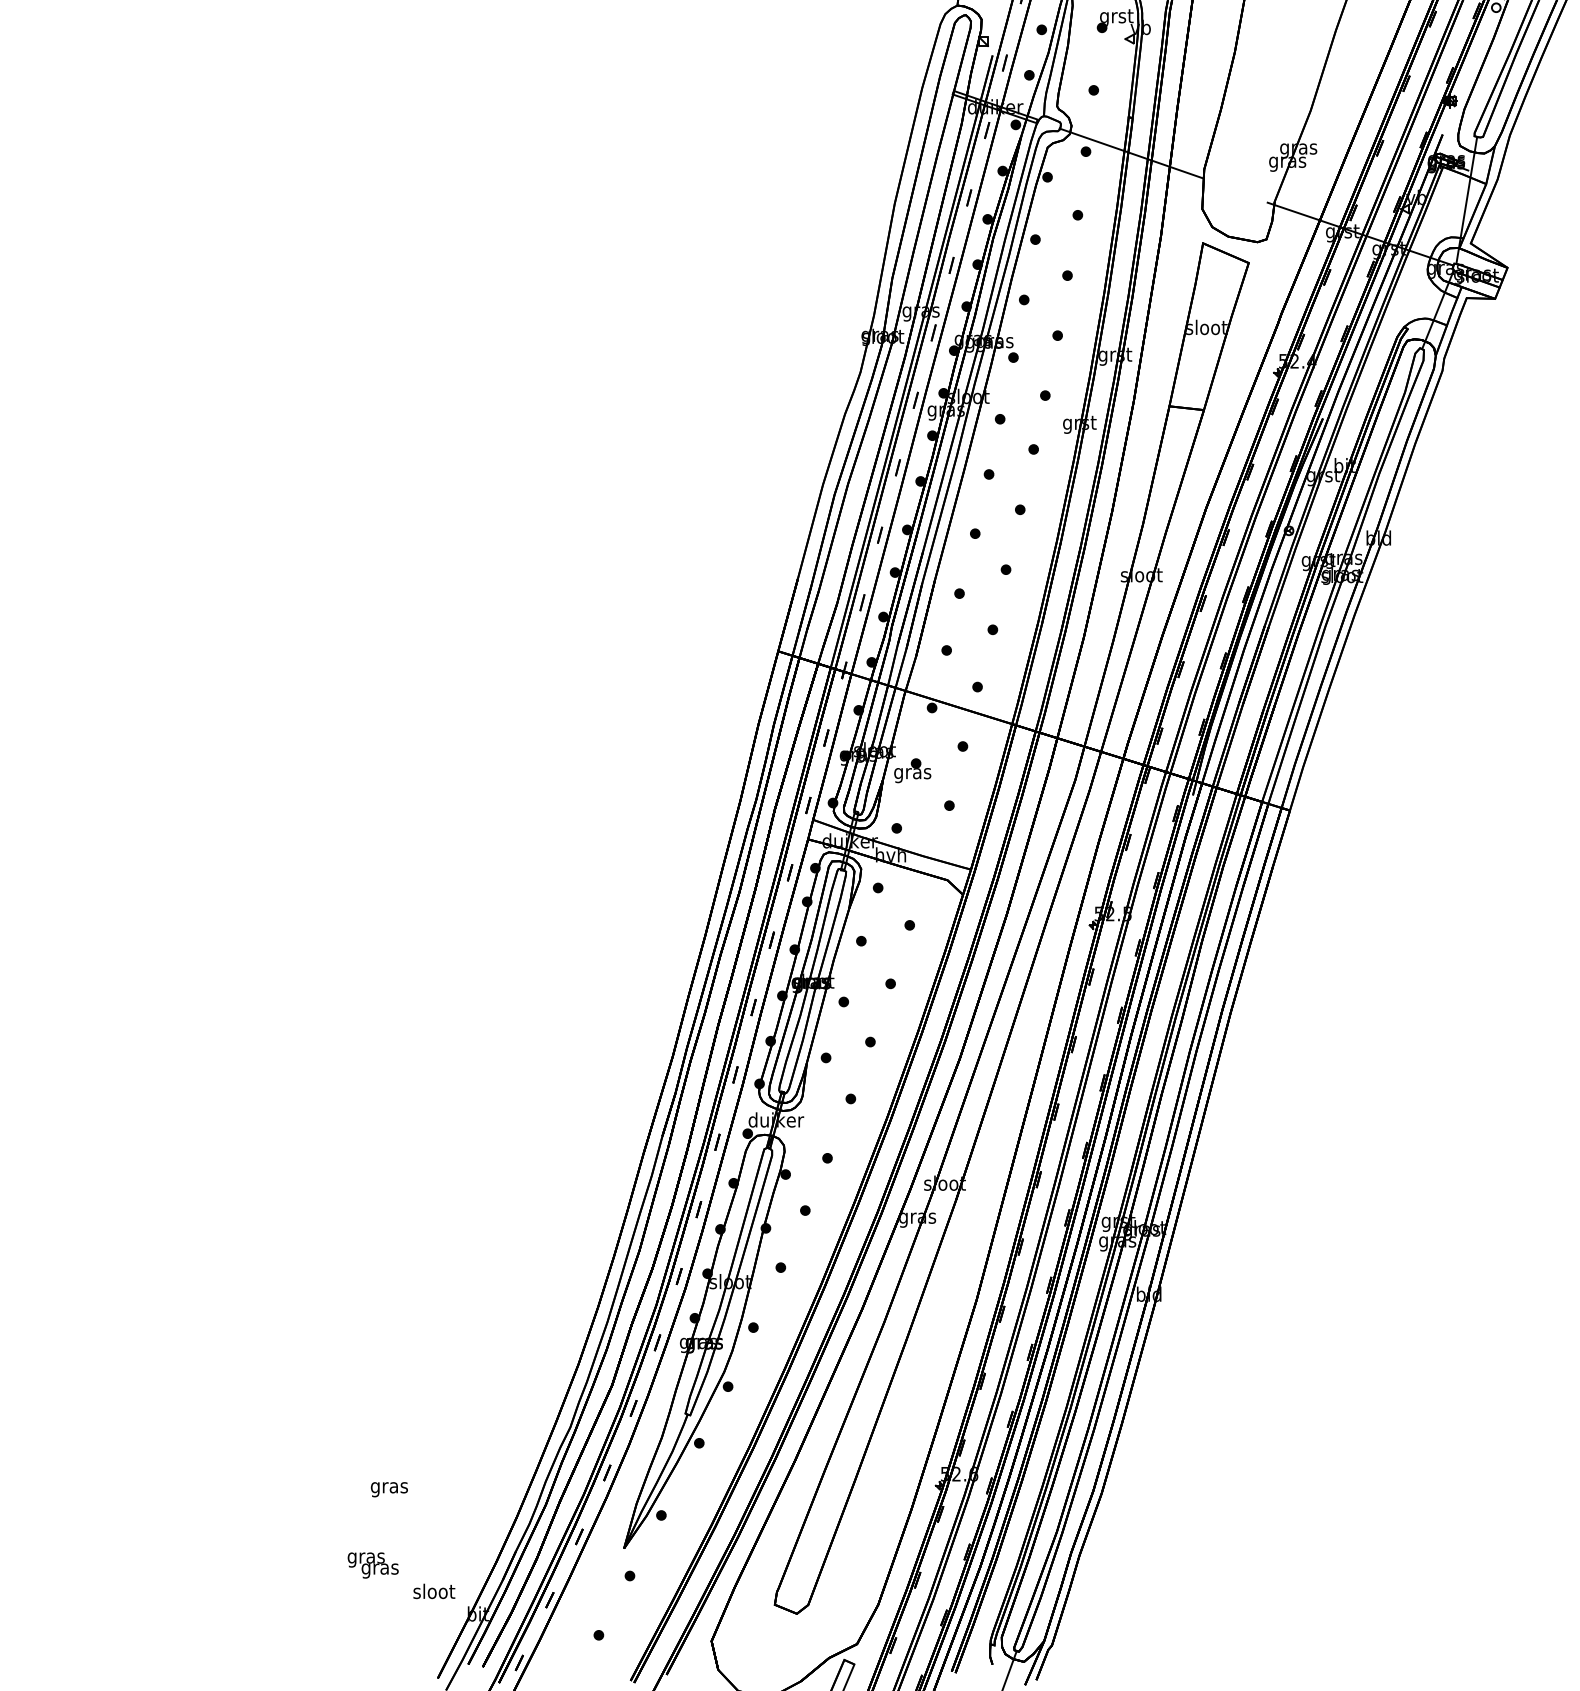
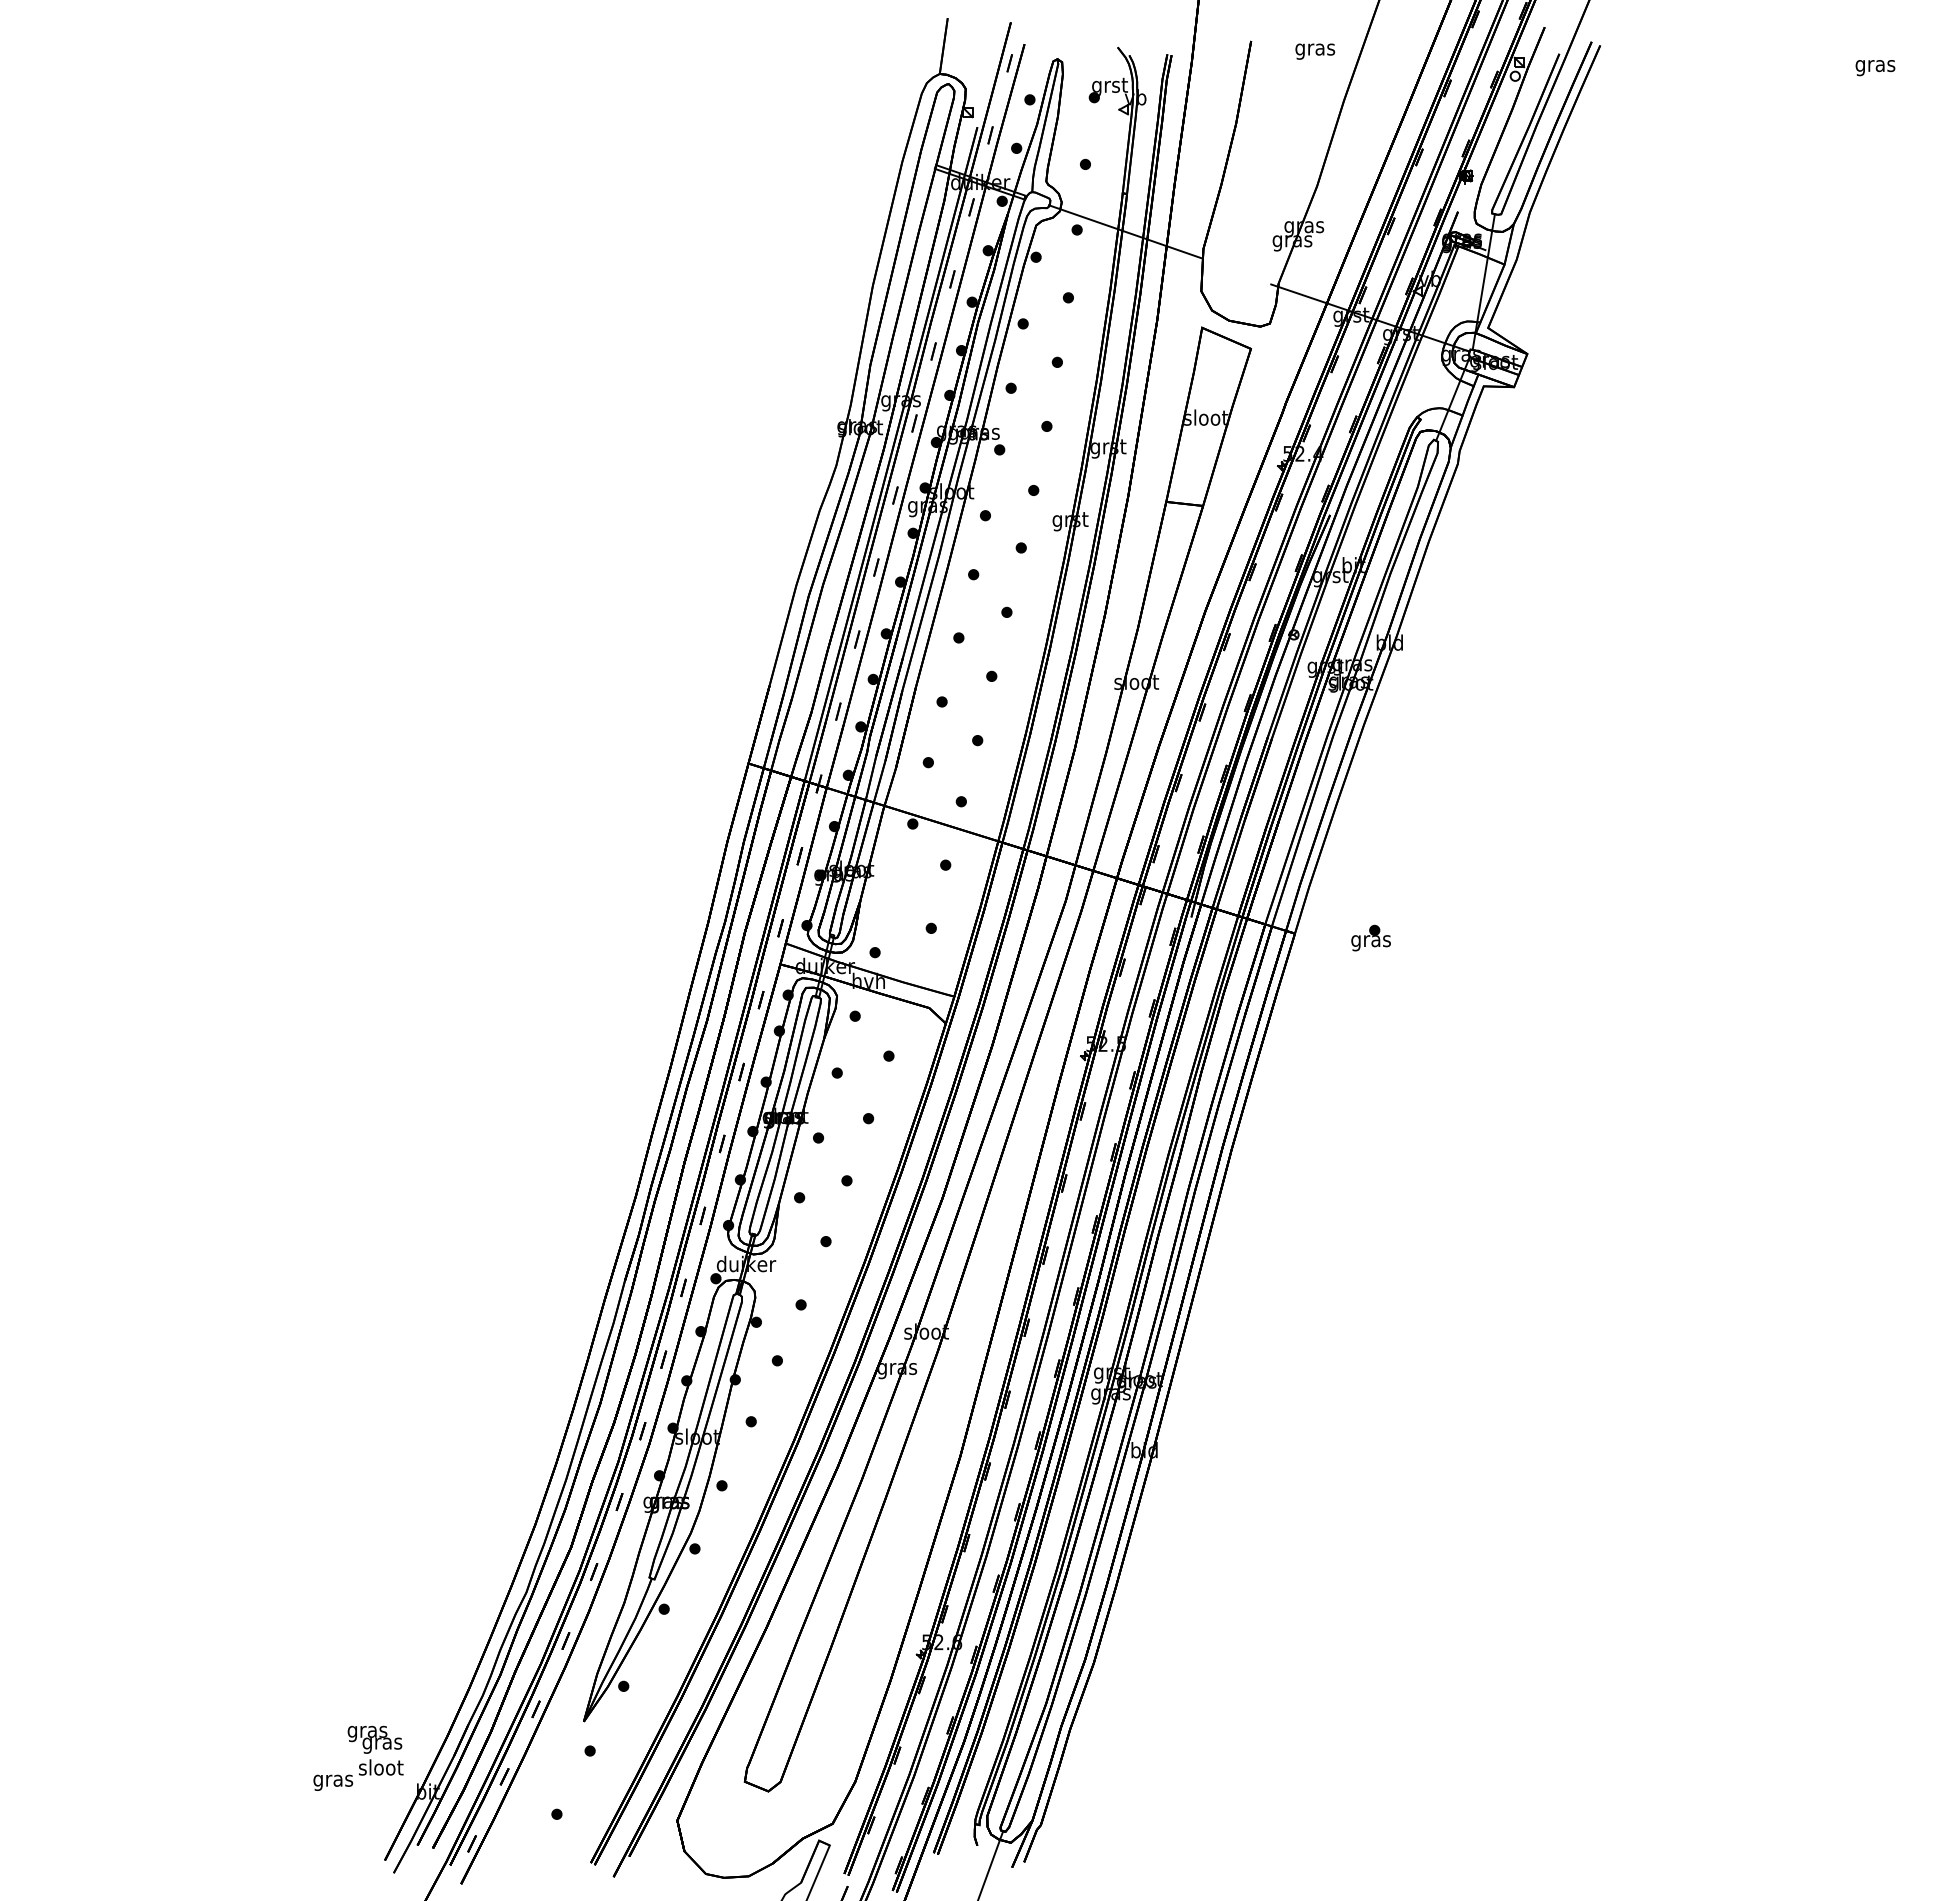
part: (912, 770) -> (1370, 937), moved
text: (389, 1489) -> (333, 1782), moved
text: (372, 1565) -> (374, 1739), moved

